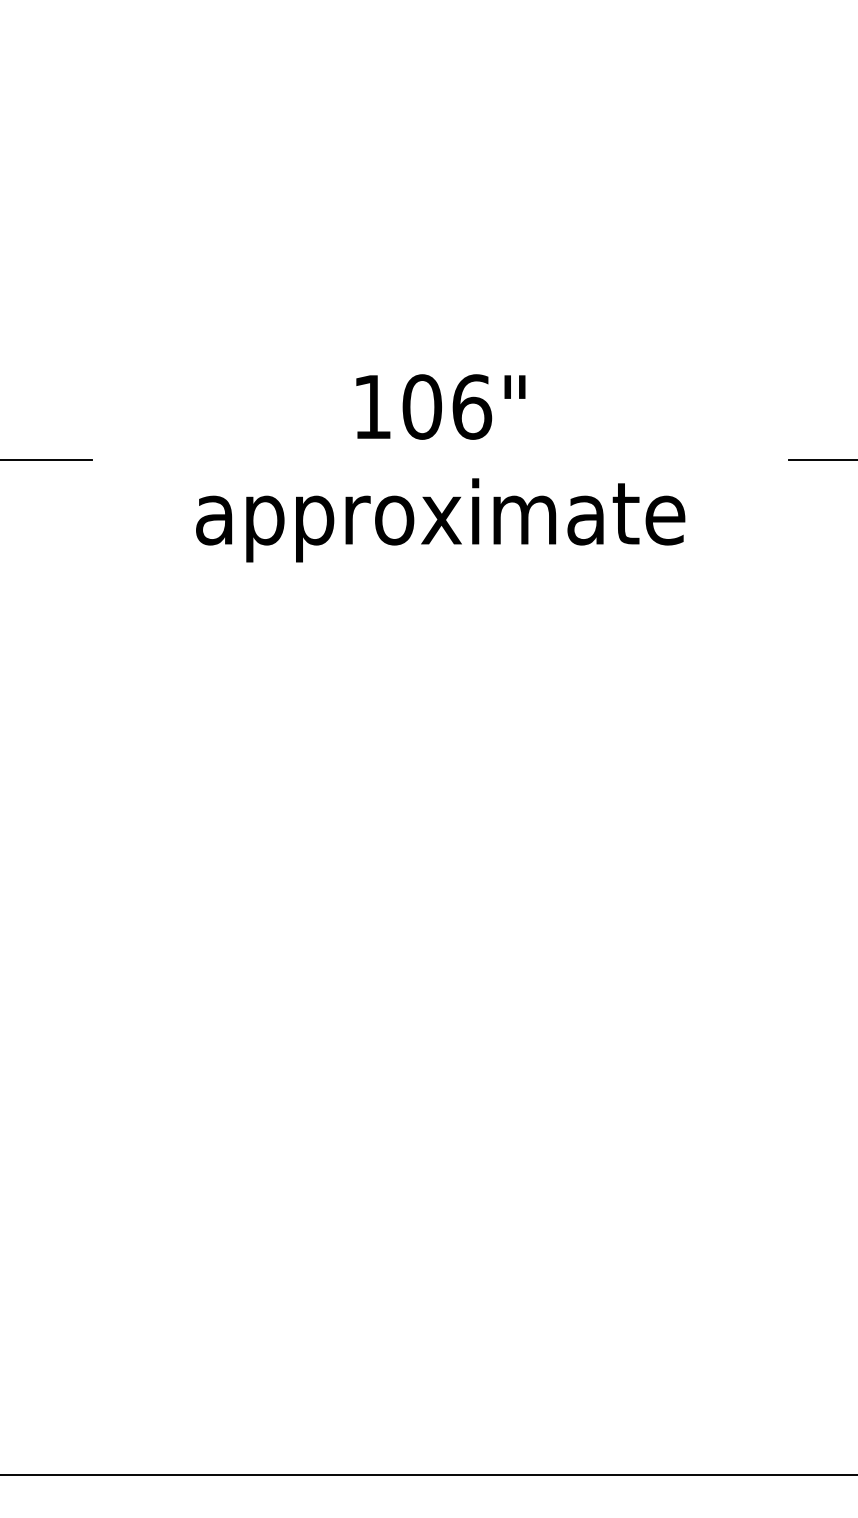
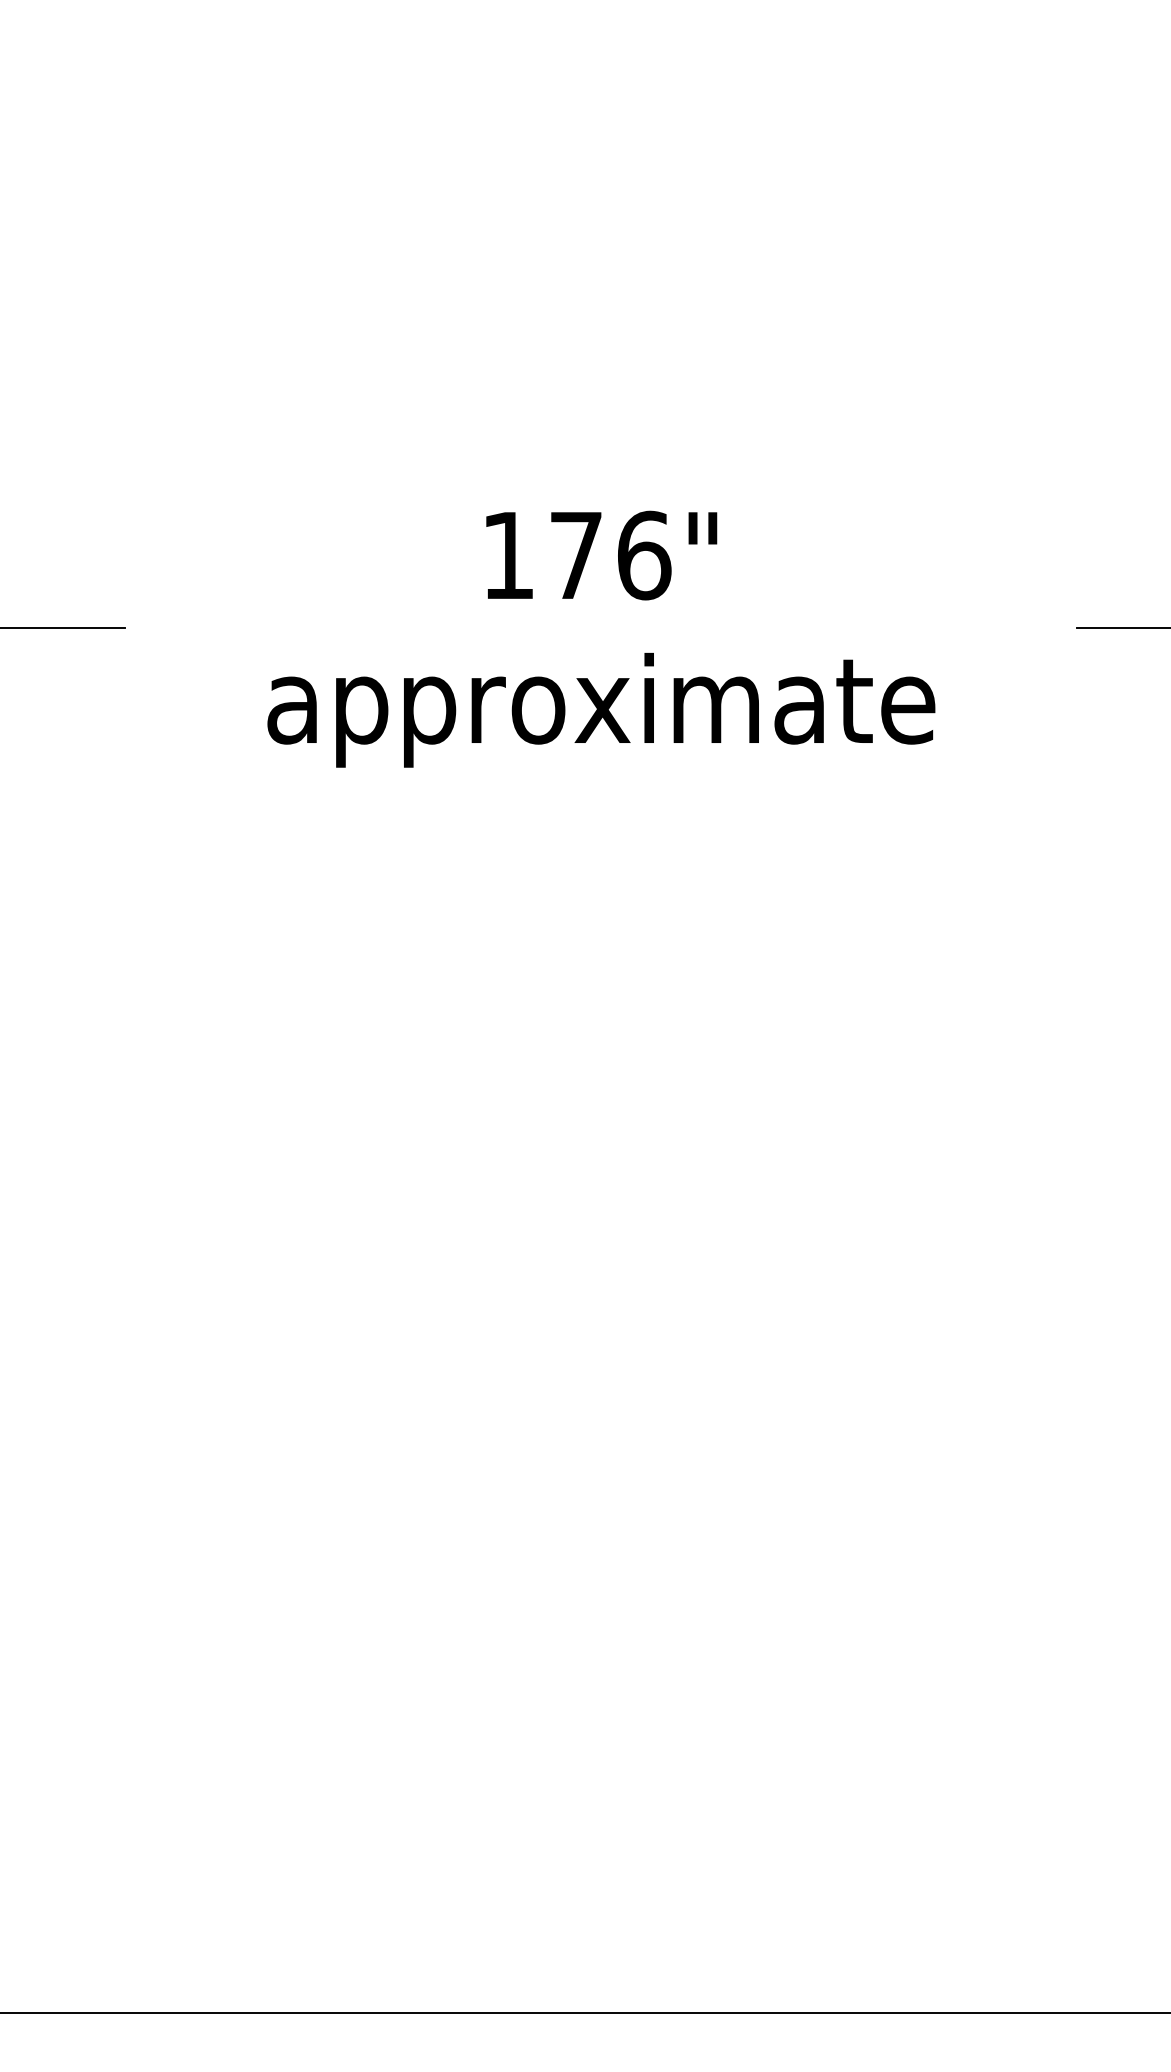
text: (421, 406) -> (575, 554), 106" -> 176"

